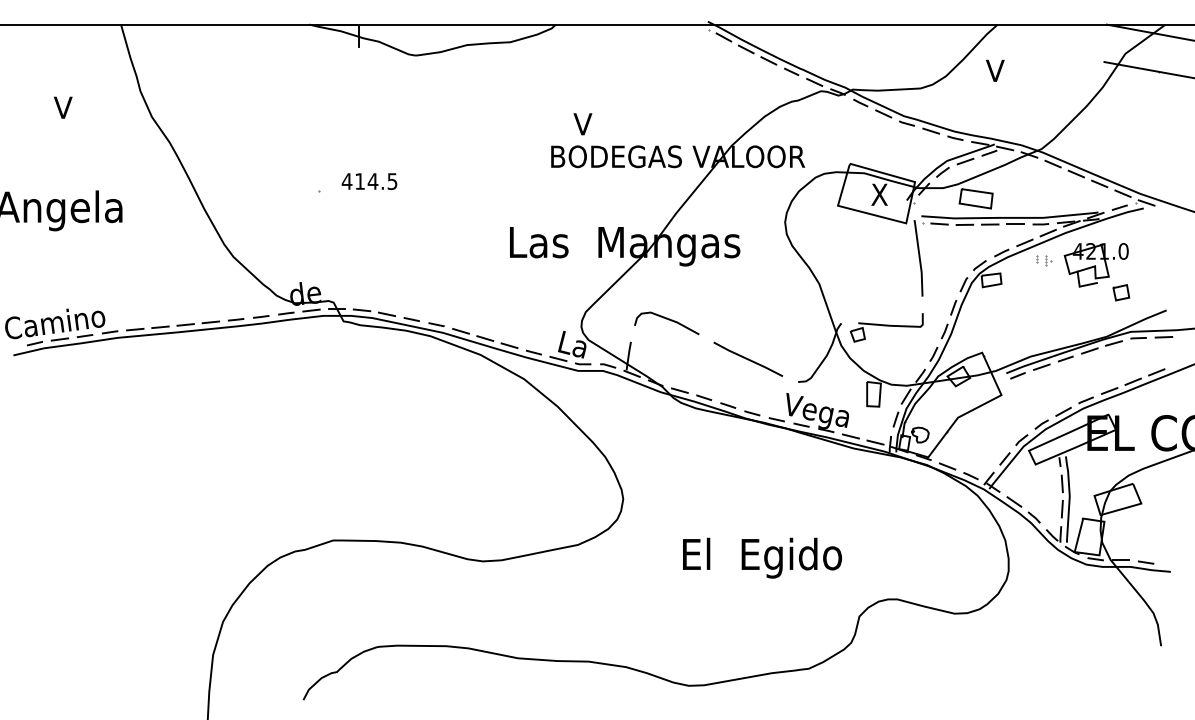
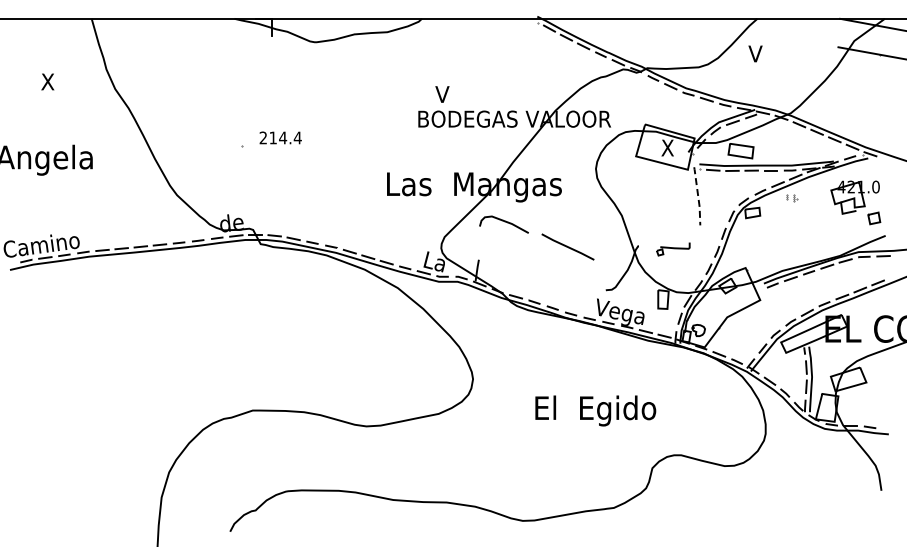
text: (62, 107) -> (47, 81), V -> X
text: (369, 180) -> (280, 137), 414.5 -> 214.4
line: (920, 258) -> (698, 196), solid -> dashed
part: (1096, 271) -> (855, 202), moved
curve: (667, 320) -> (504, 222), moved
part: (887, 328) -> (673, 249), size x0.6
line: (747, 358) -> (567, 246), moved
text: (762, 557) -> (595, 410), moved

